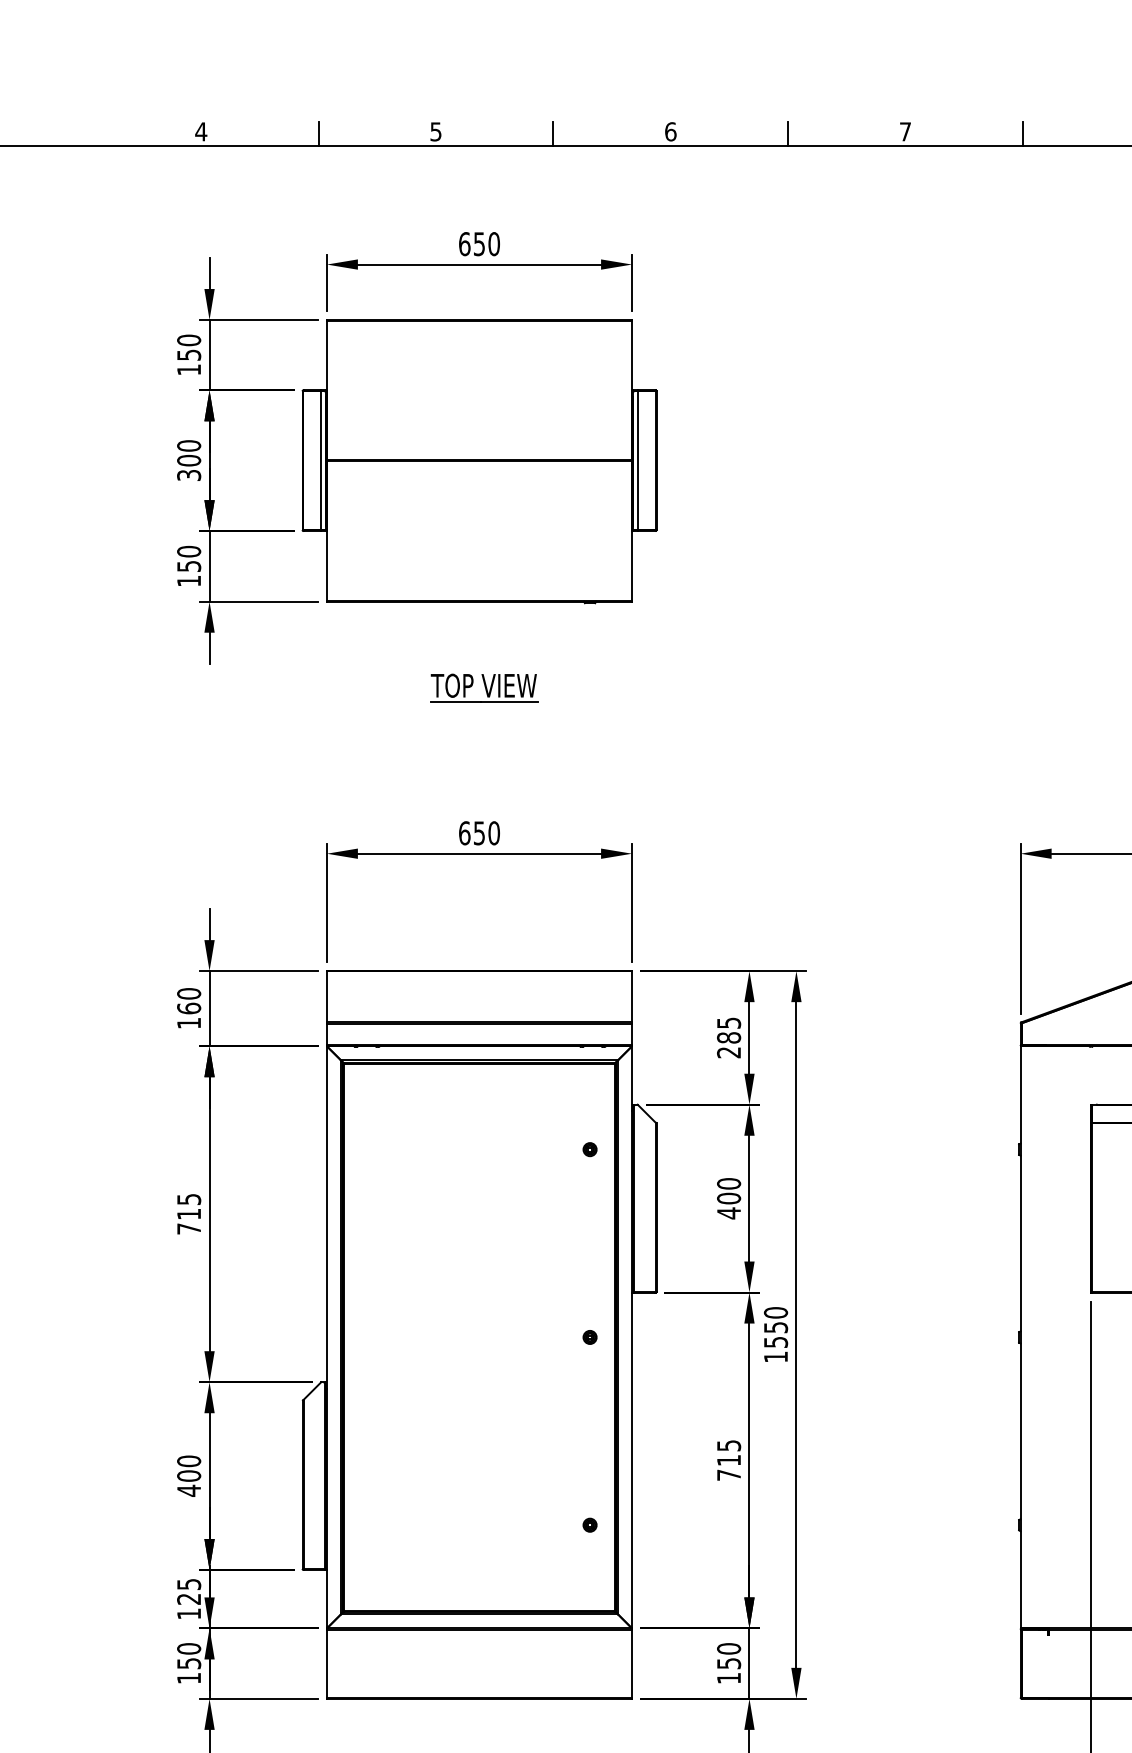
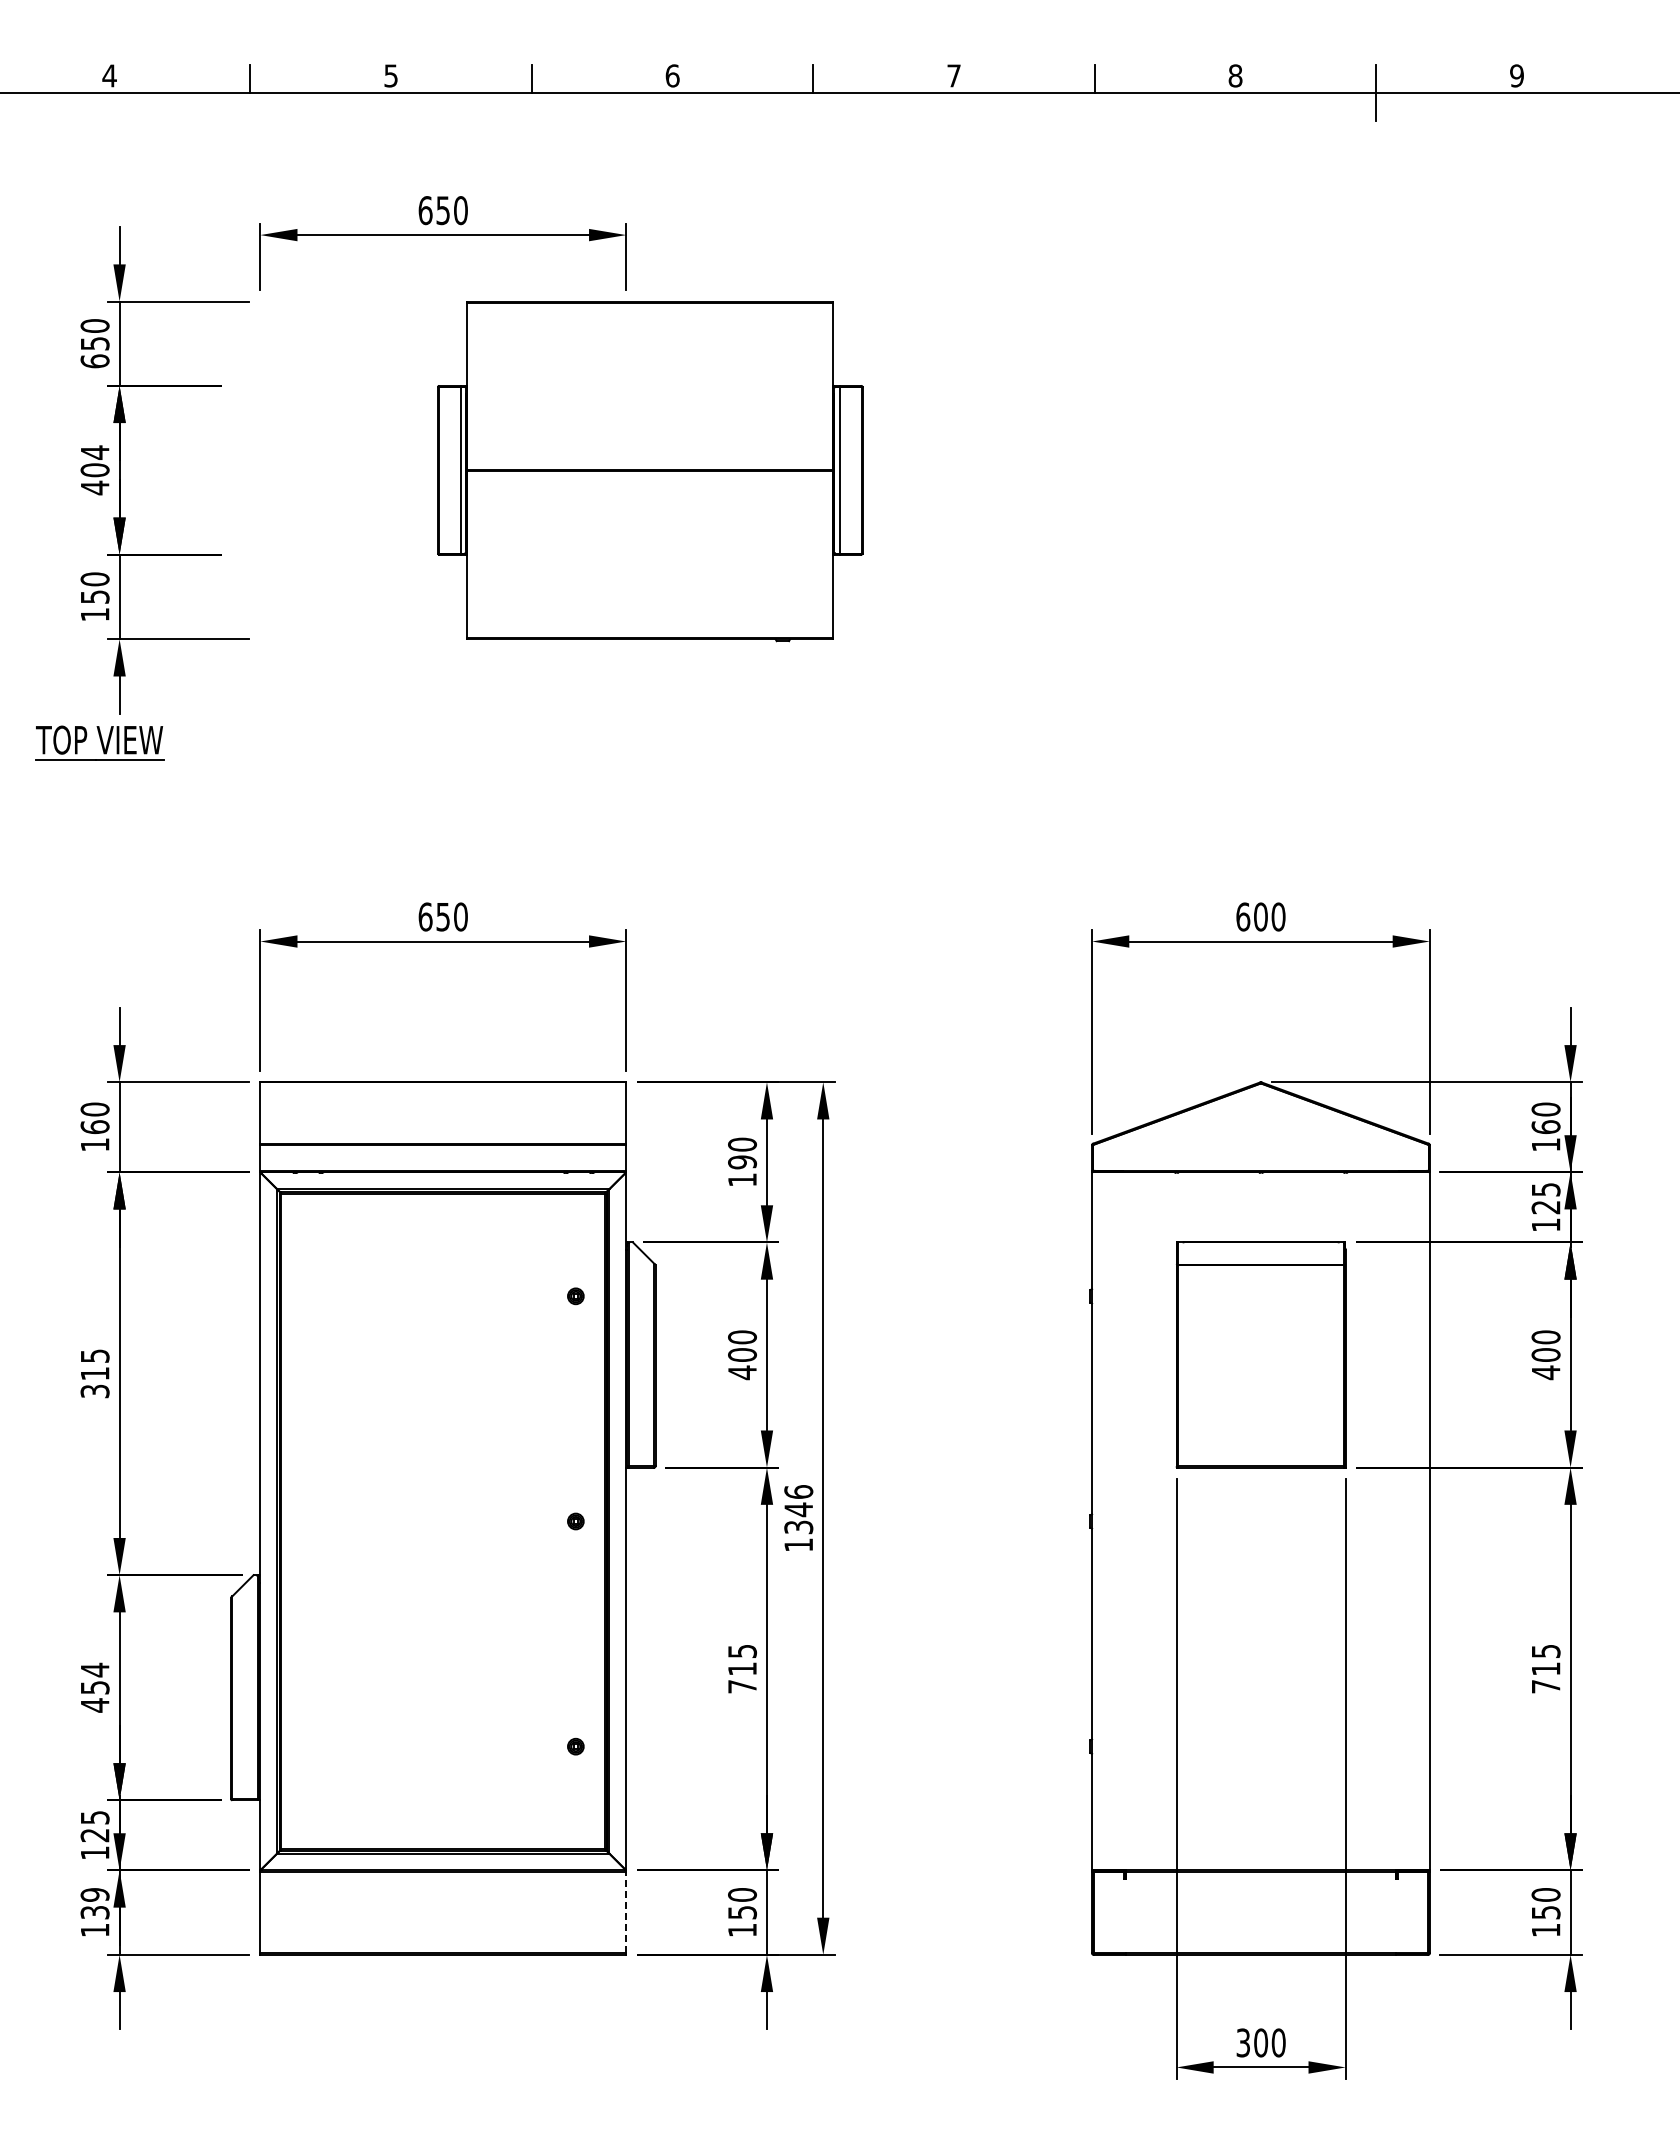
text: (188, 369) -> (94, 361), 150 -> 650
text: (188, 460) -> (94, 470), 300 -> 404
part: (479, 461) -> (650, 471), moved
part: (483, 687) -> (99, 742), moved
text: (729, 1037) -> (742, 1161), 285 -> 190
text: (188, 1229) -> (94, 1391), 715 -> 315
text: (775, 1327) -> (798, 1509), 1550 -> 1346
text: (188, 1468) -> (94, 1678), 400 -> 454
text: (188, 1656) -> (94, 1903), 150 -> 139
line: (632, 1663) -> (626, 1912), solid -> dashed

